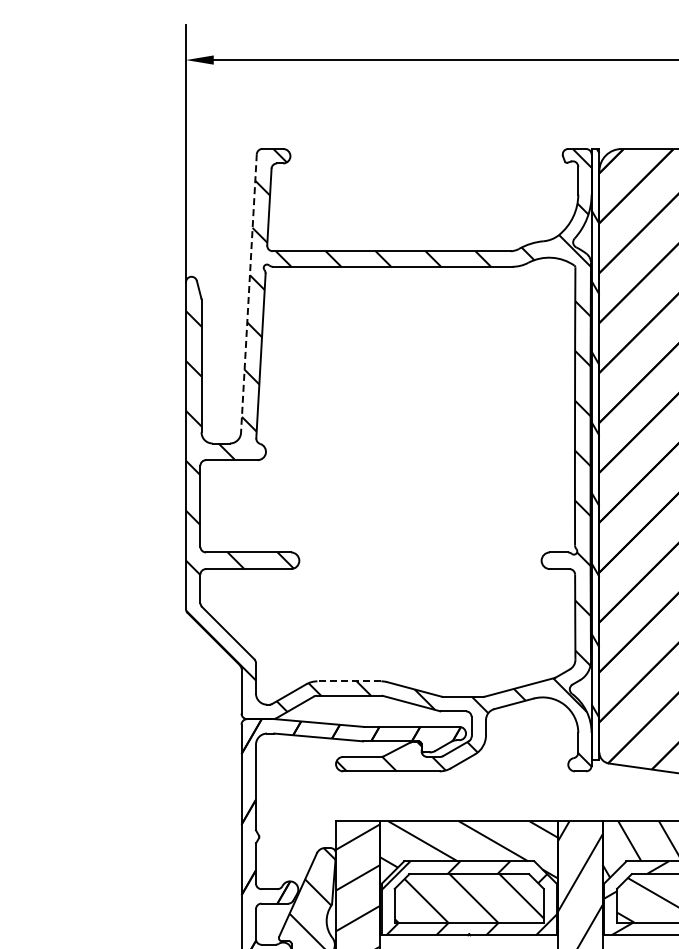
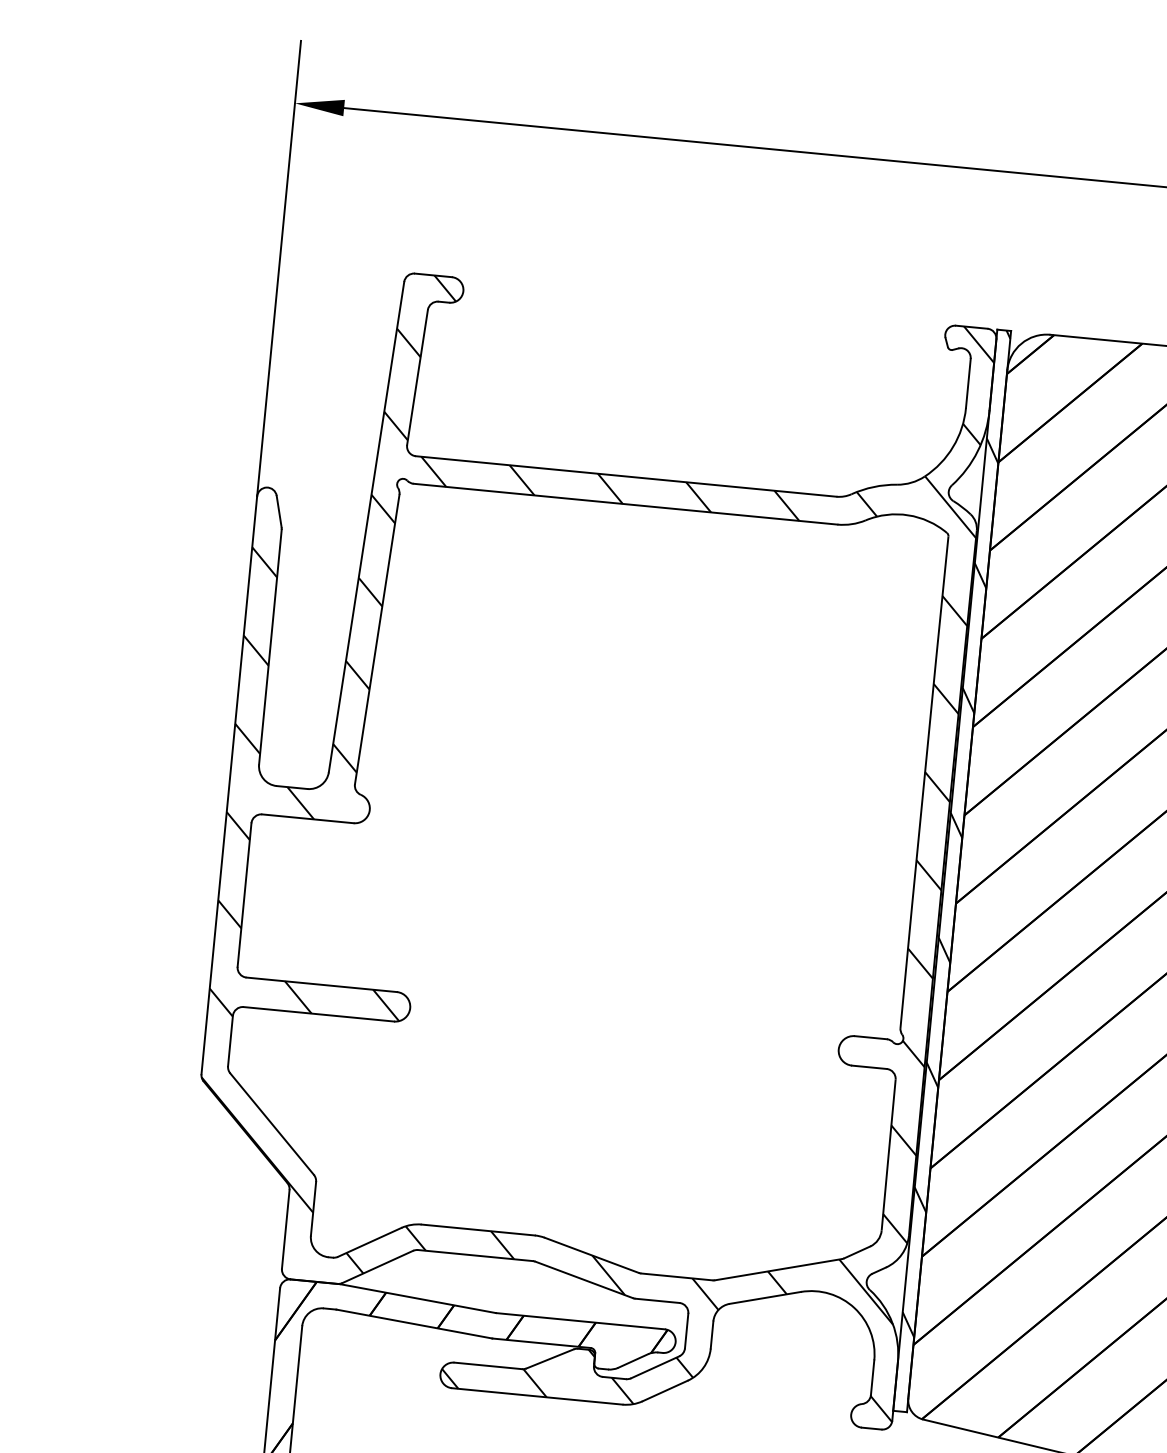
line: (248, 293) -> (365, 526), dashed -> solid
line: (349, 681) -> (478, 1230), dashed -> solid

